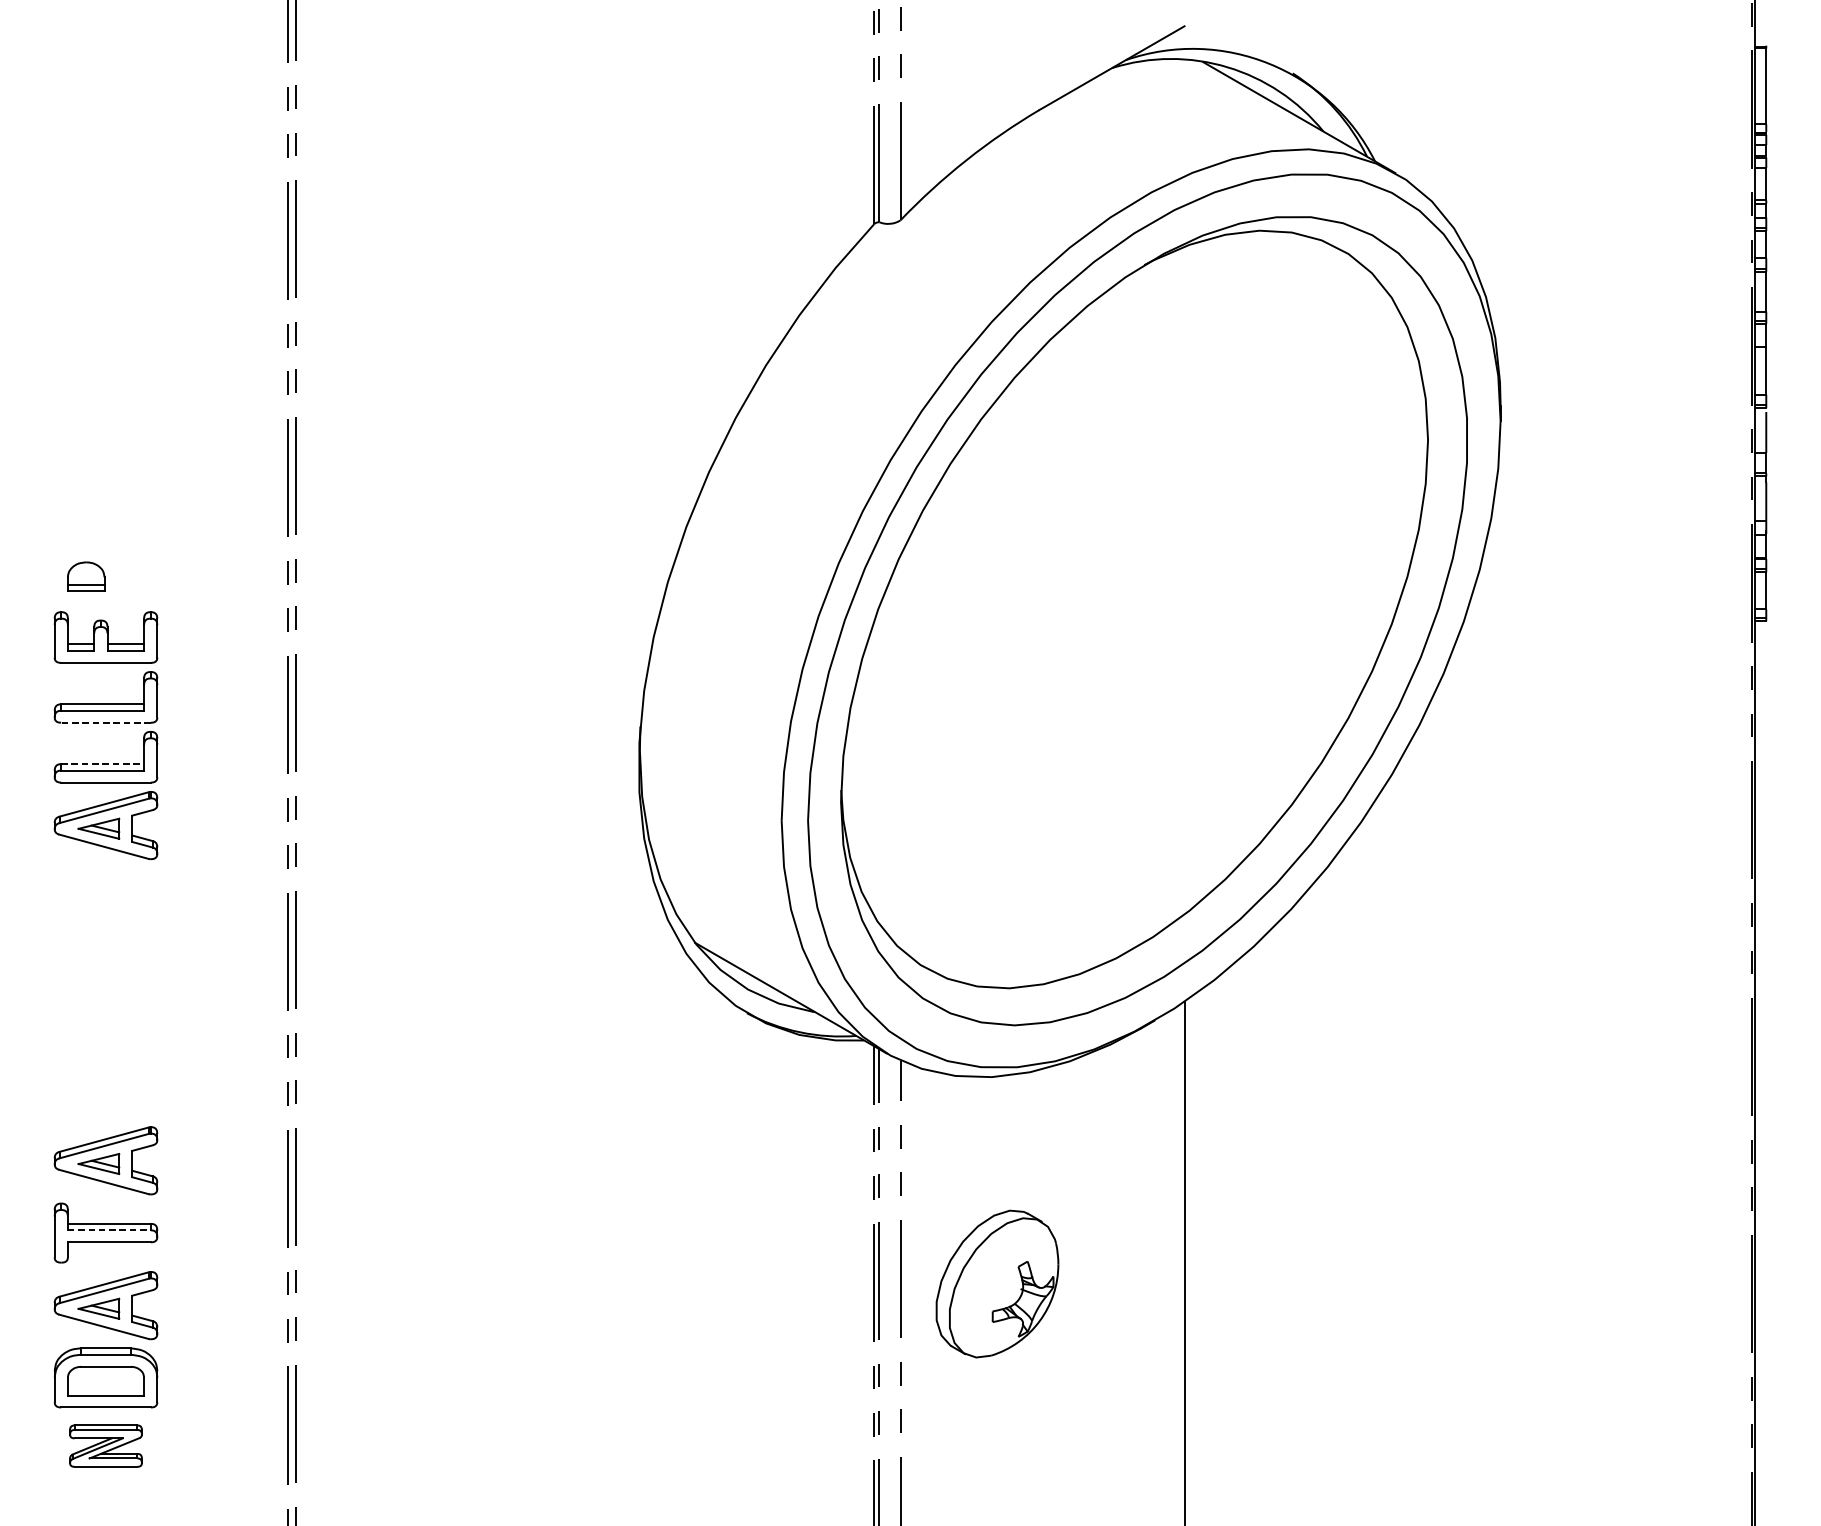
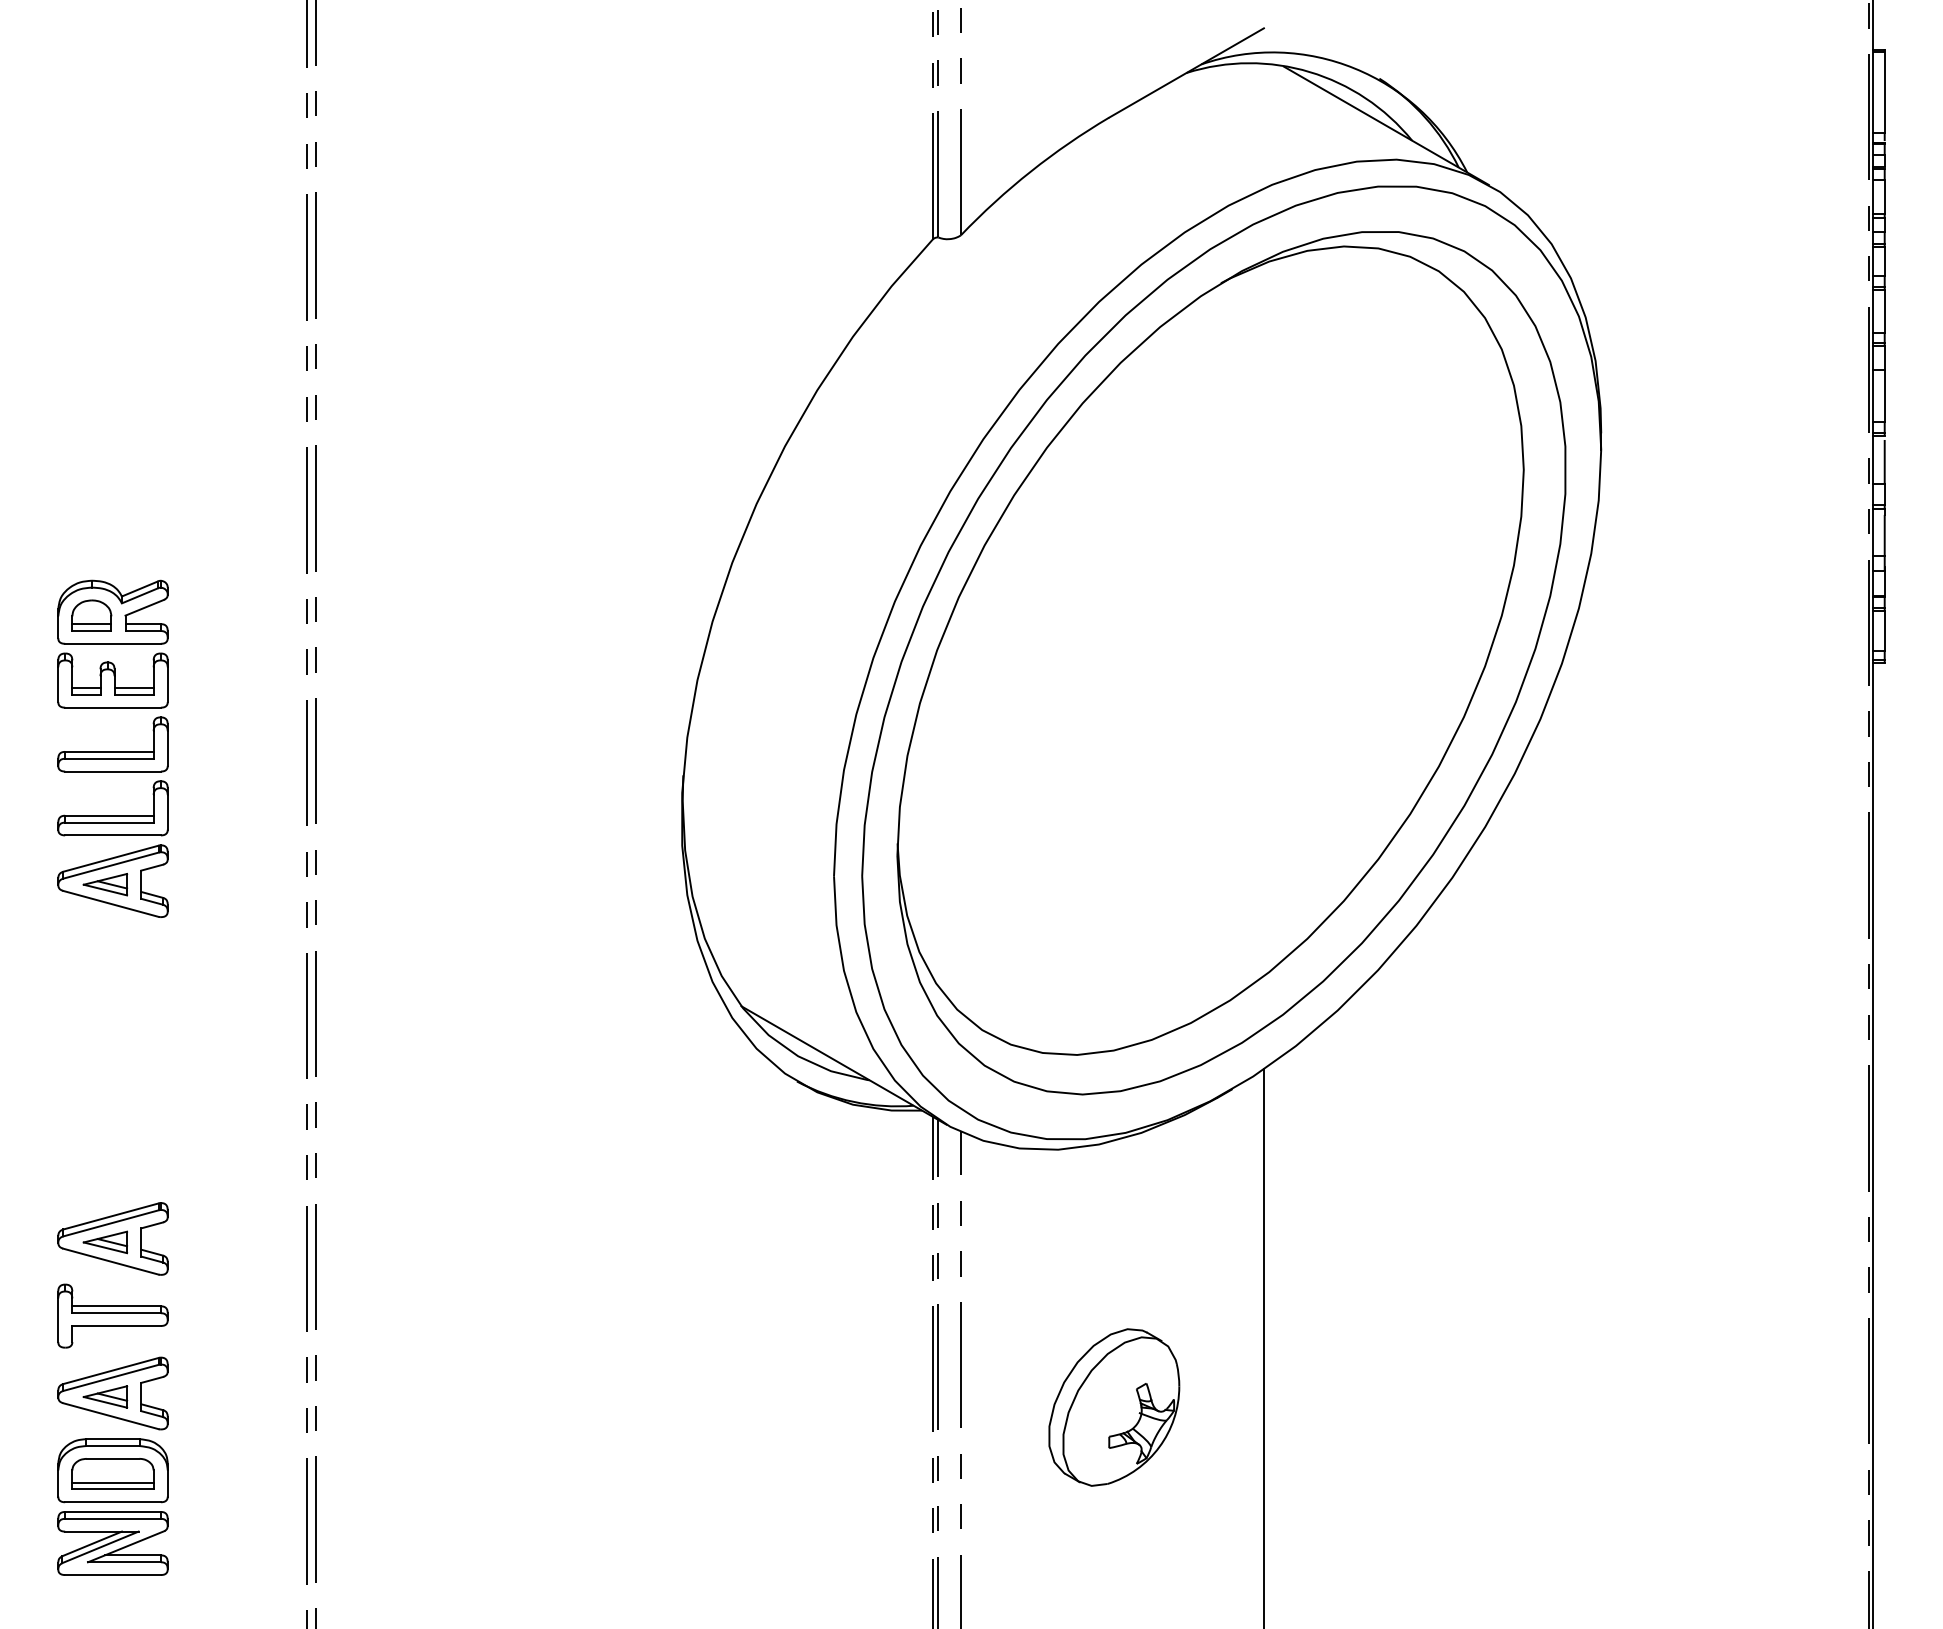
part: (105, 572) -> (112, 611), added
line: (106, 722) -> (113, 771), dashed -> solid
line: (102, 763) -> (109, 815), dashed -> solid
line: (110, 1230) -> (117, 1313), dashed -> solid
part: (997, 1284) -> (1114, 1407), moved
line: (105, 1388) -> (112, 1482), added
part: (105, 1446) -> (112, 1543), size x1.43

